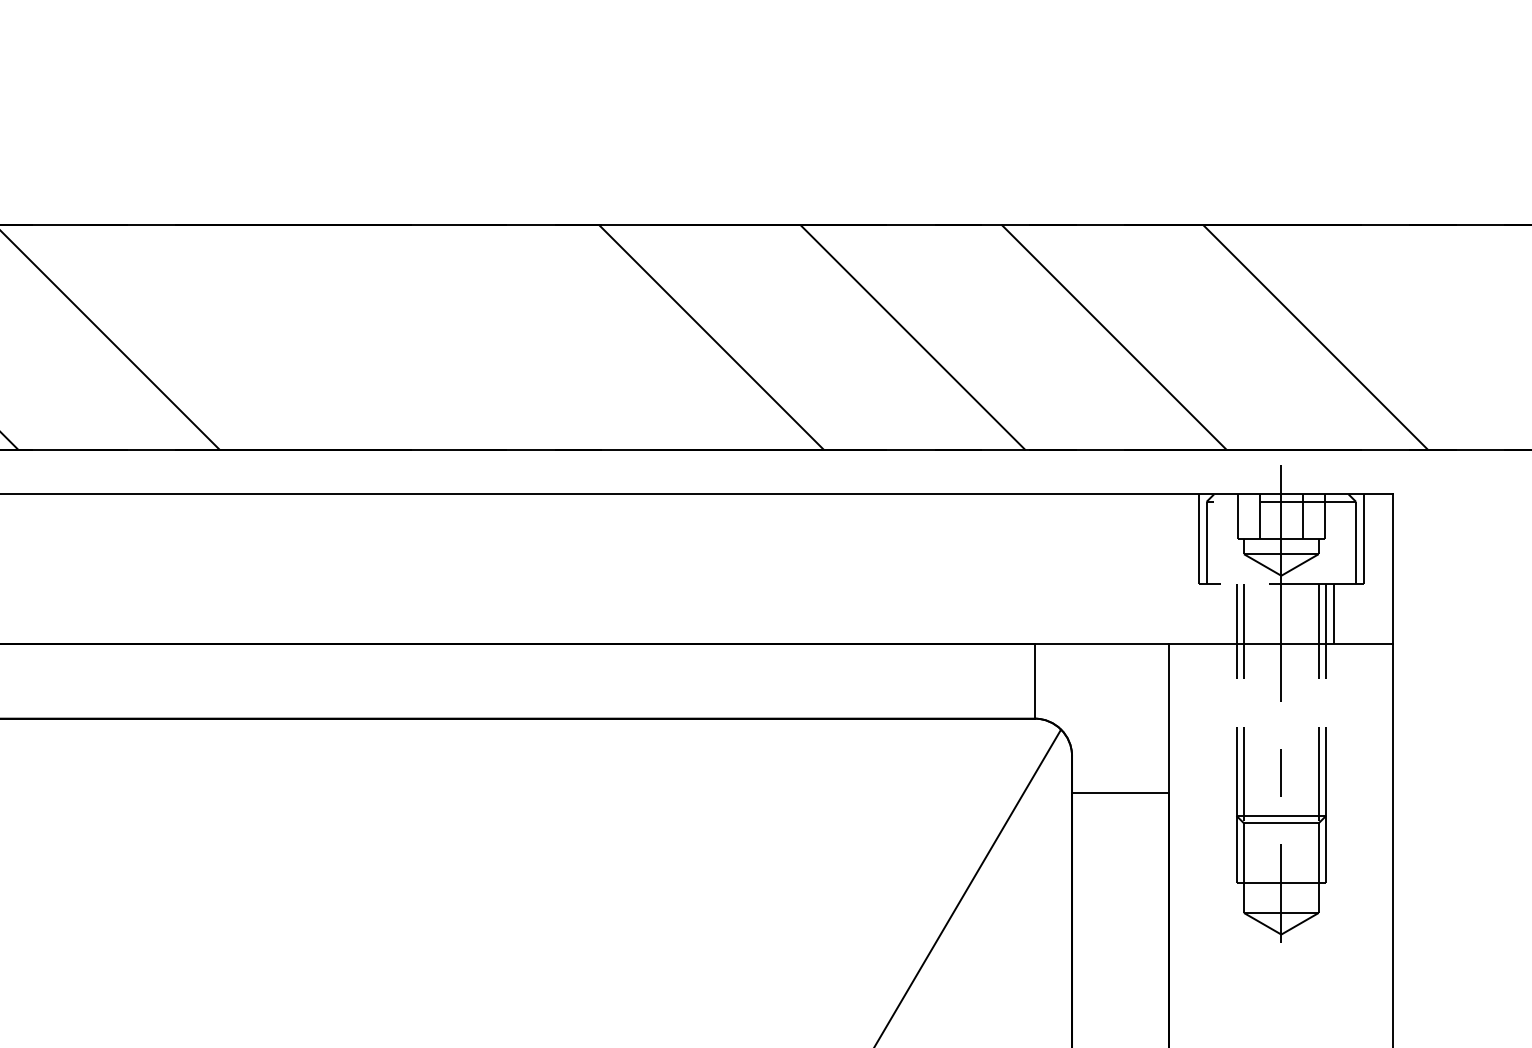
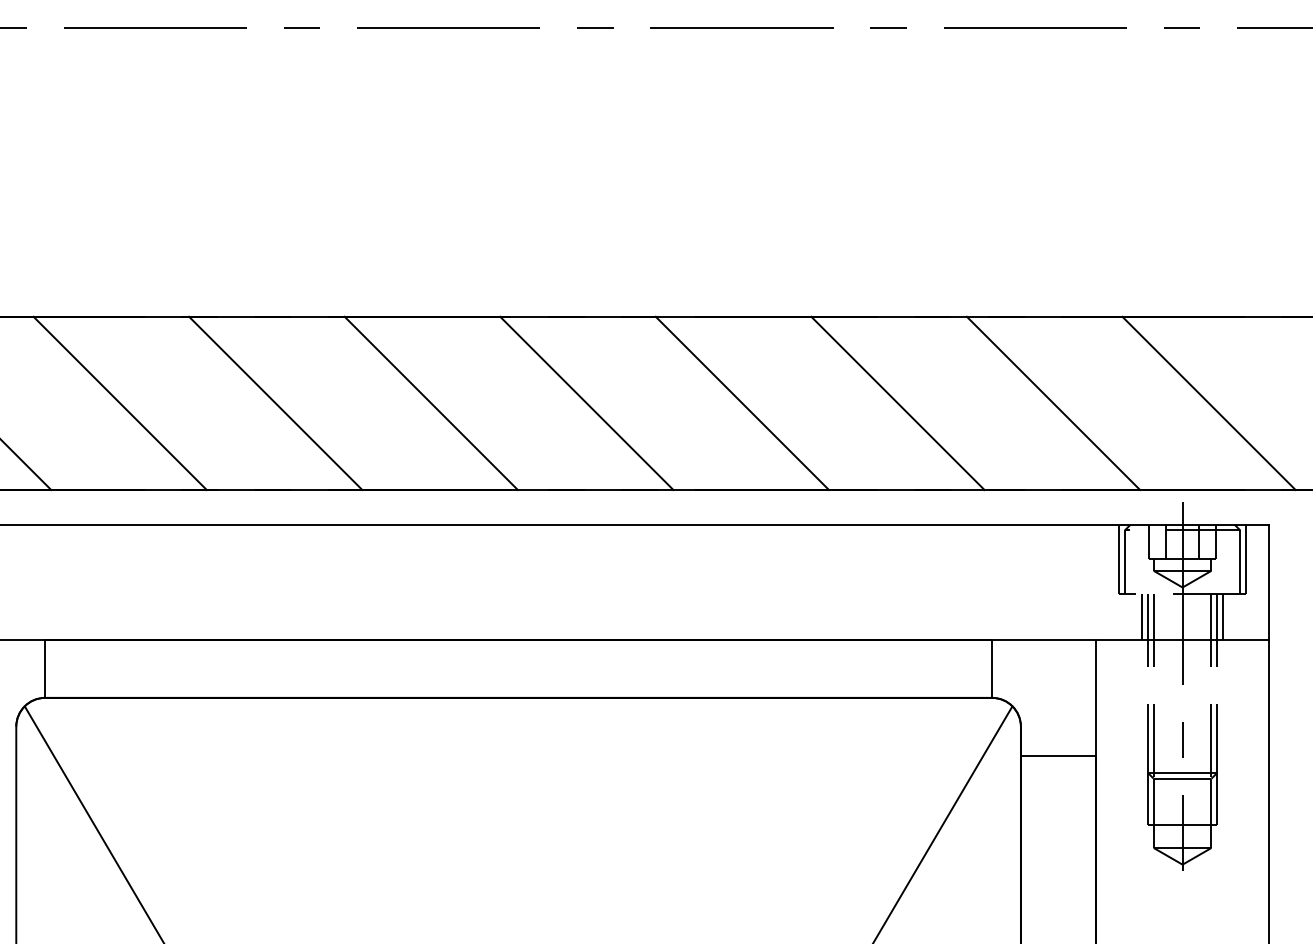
line: (307, 337) -> (430, 403), added
line: (509, 337) -> (586, 403), added
line: (1229, 613) -> (1142, 616), added

